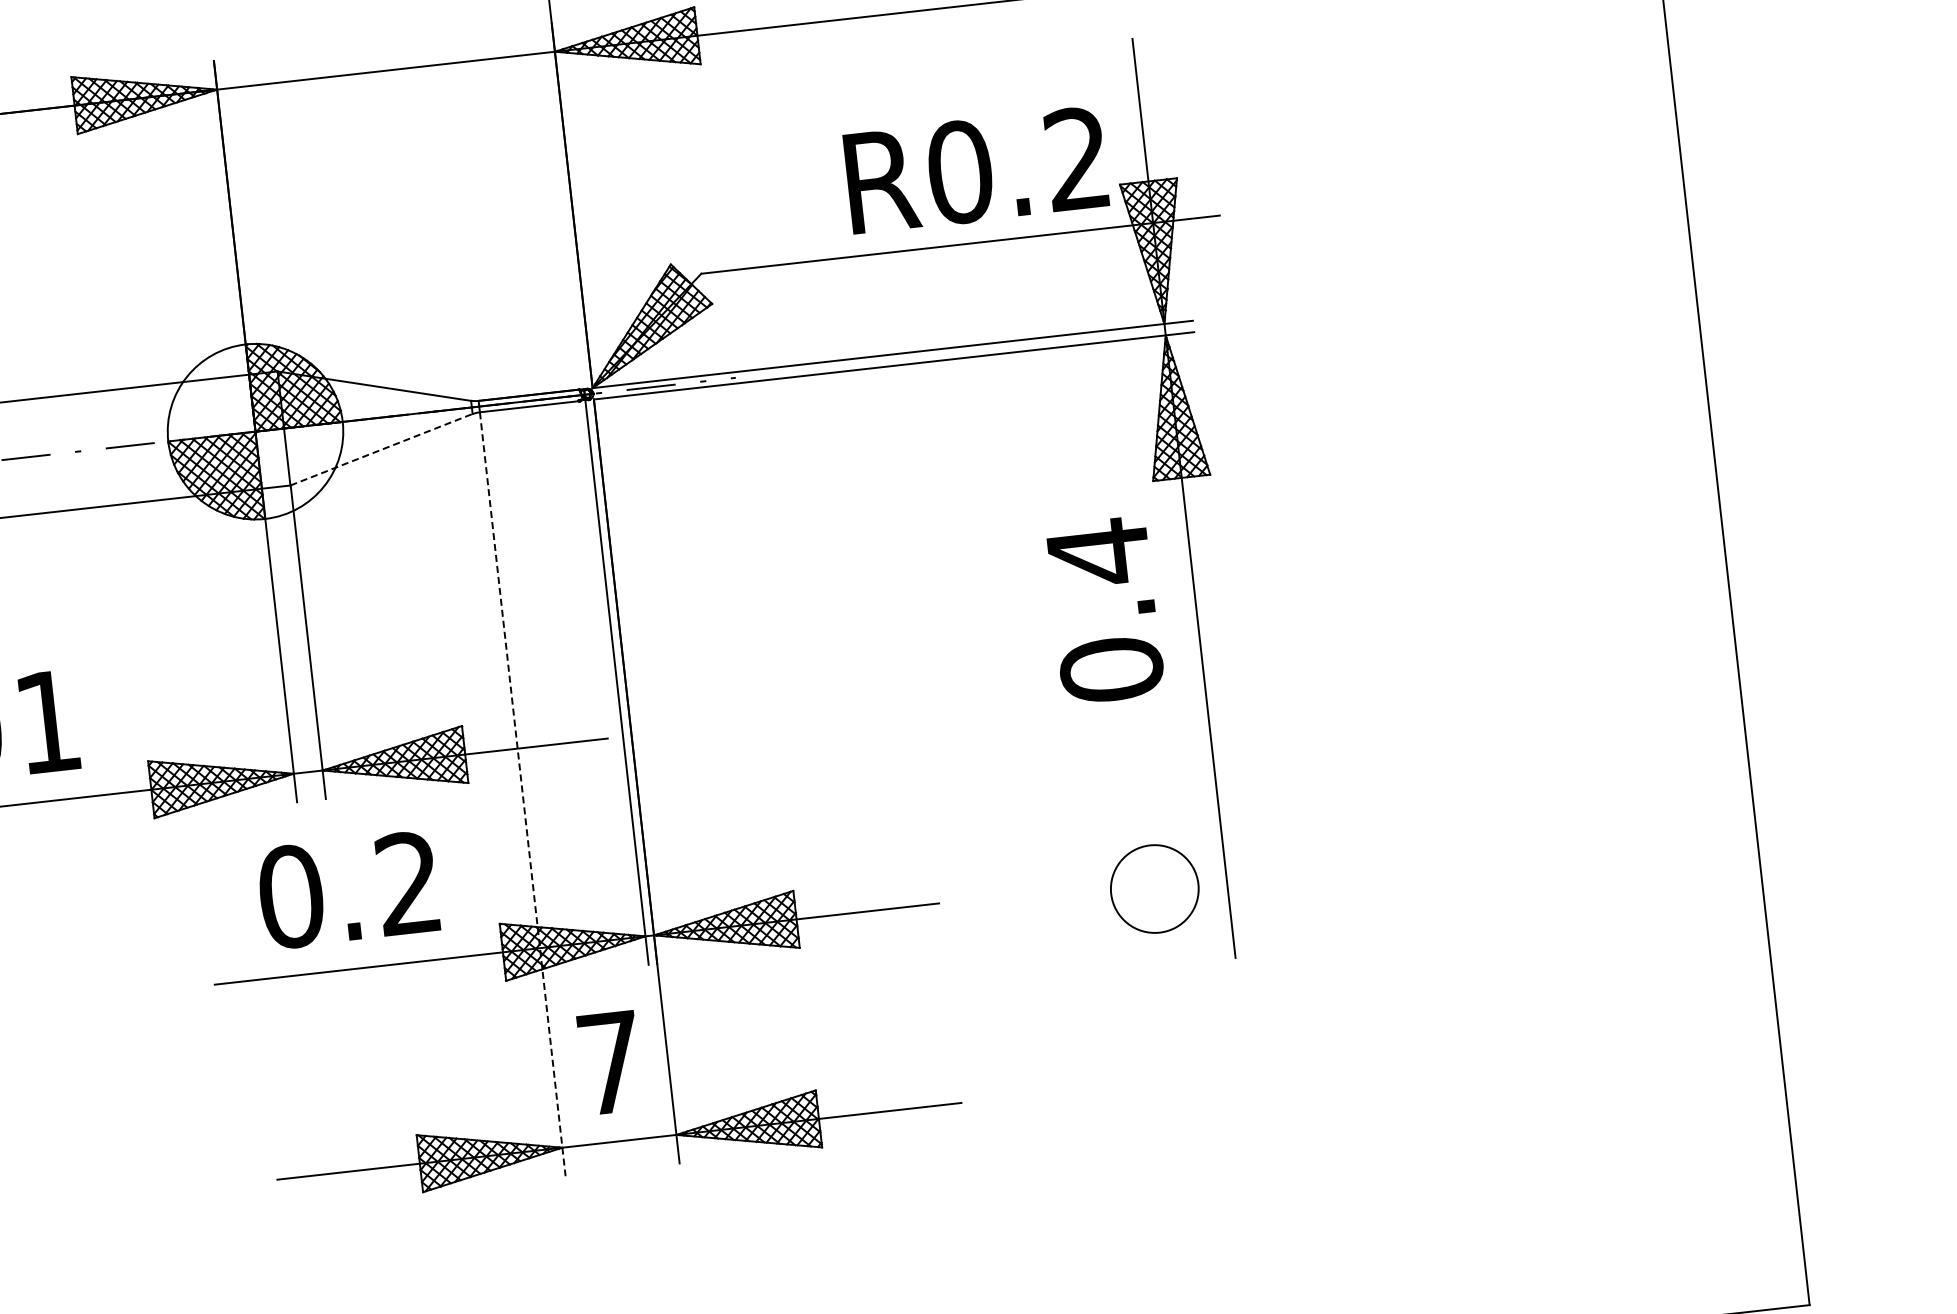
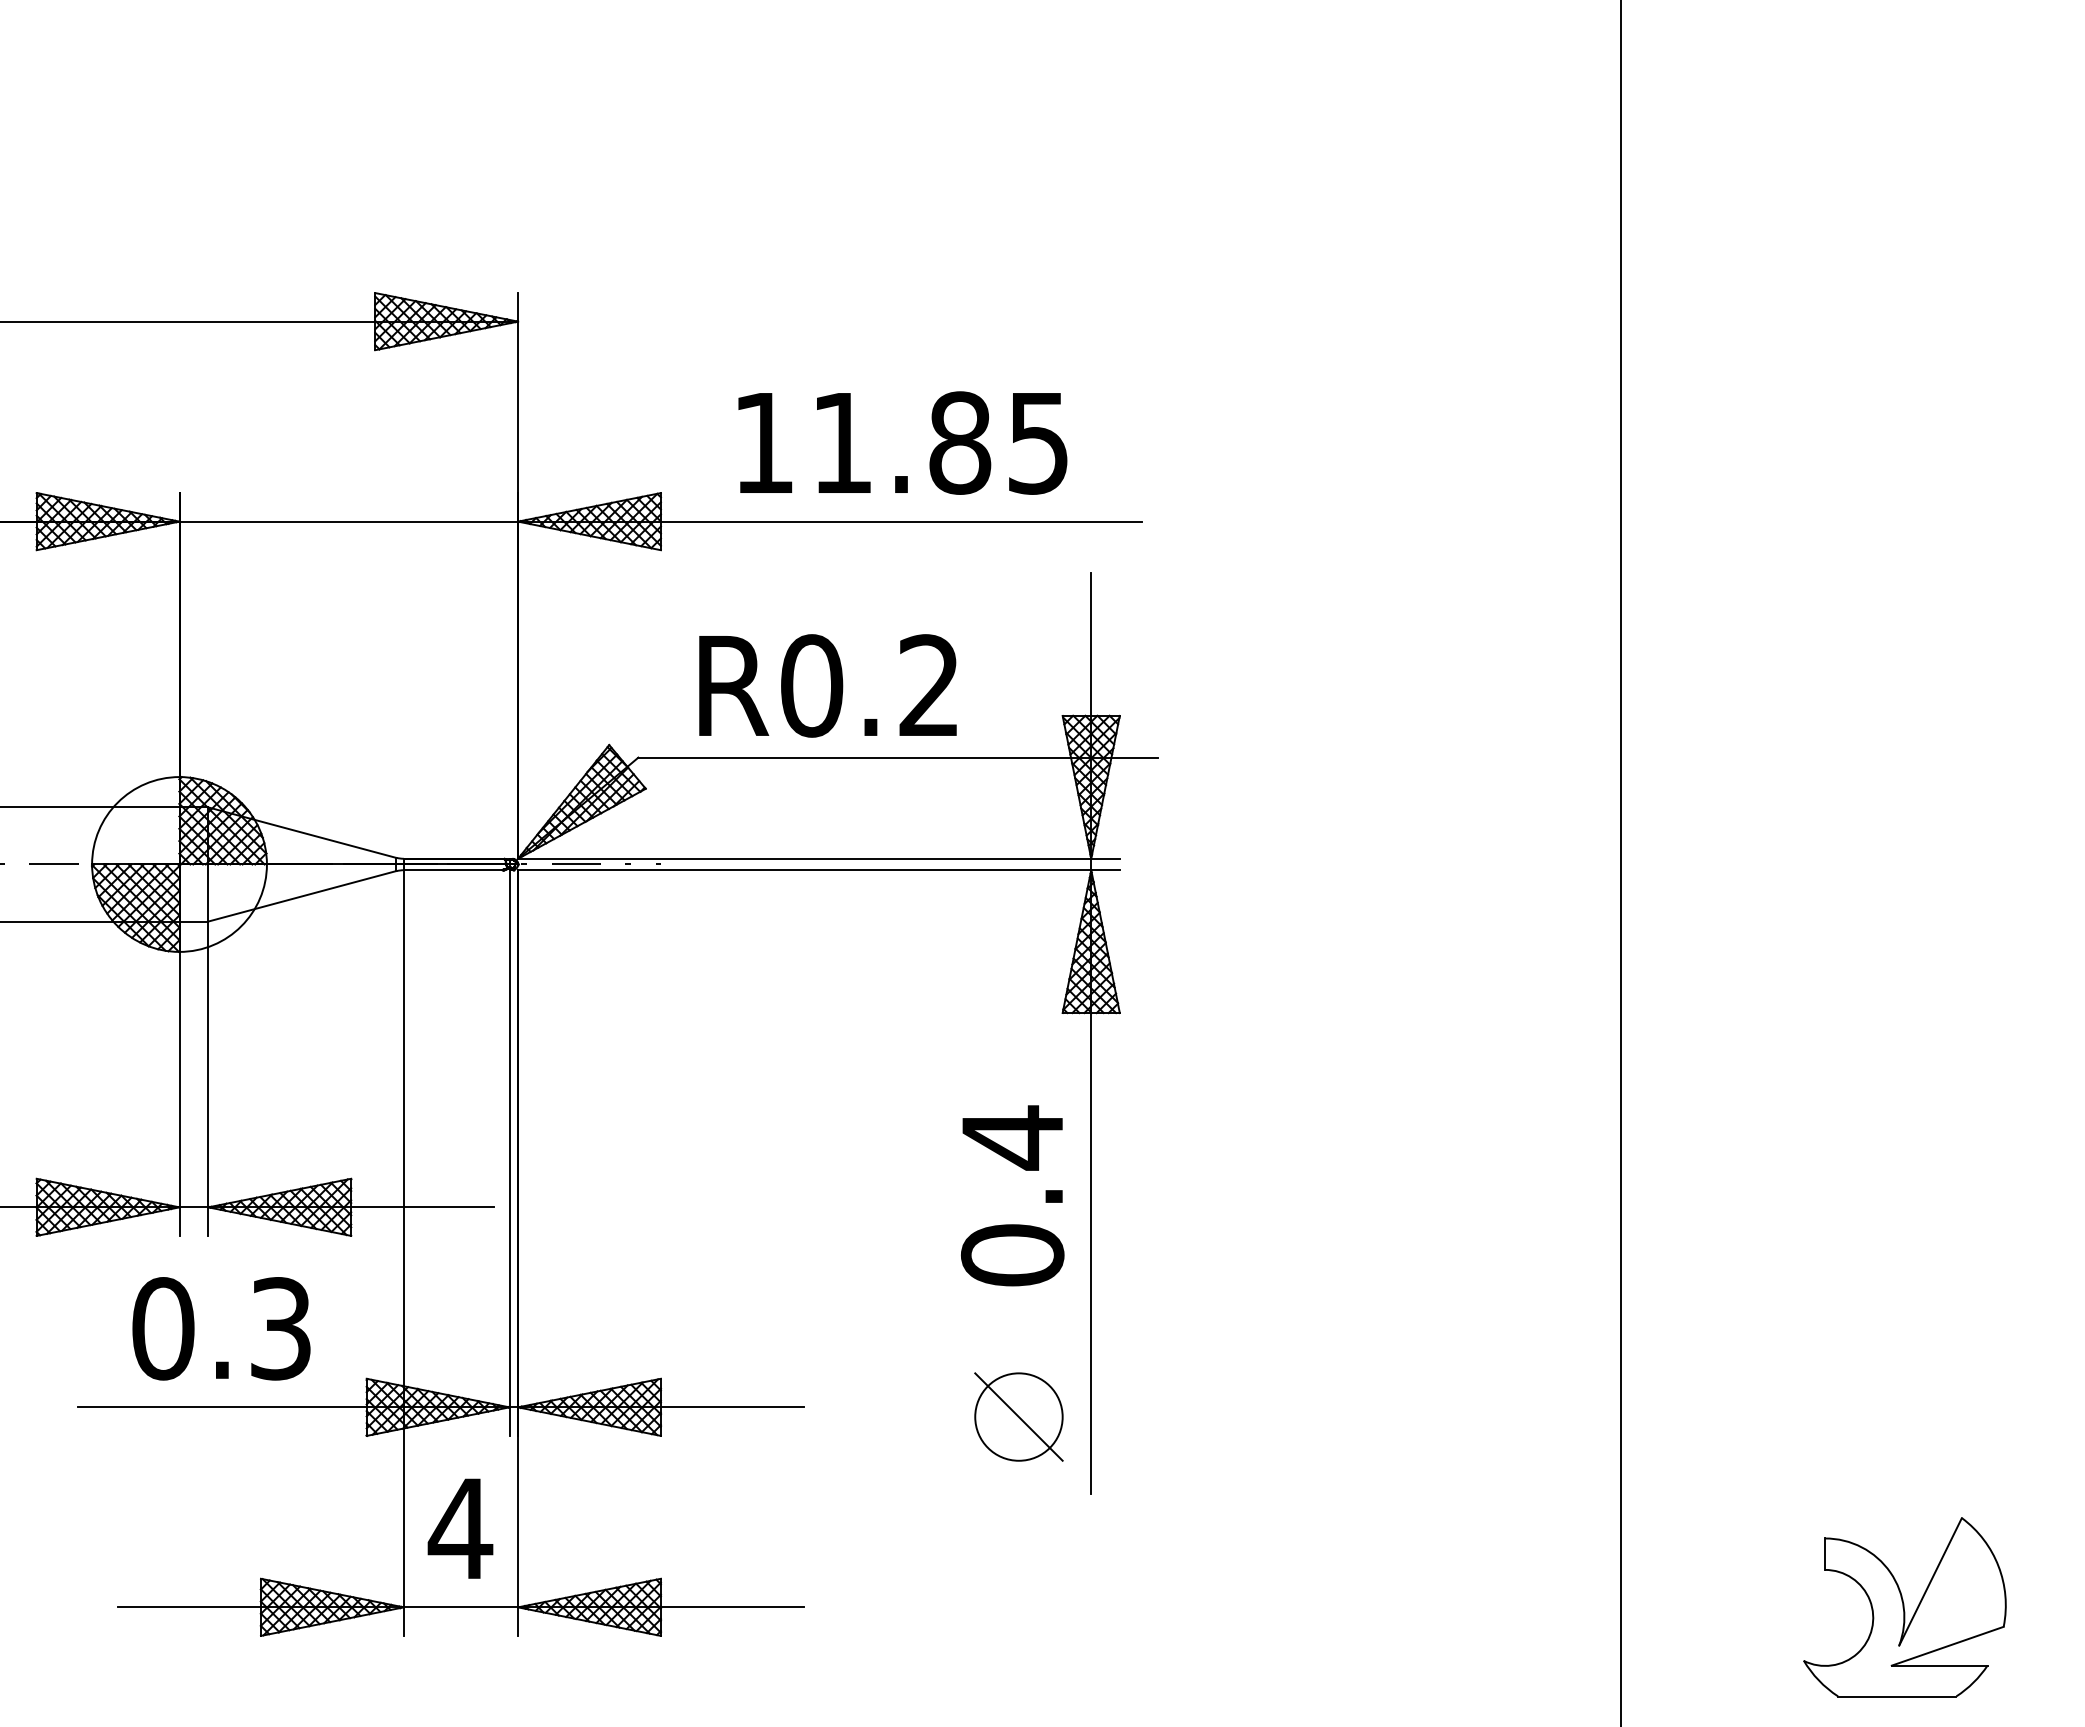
text: (975, 170) -> (827, 685), moved
line: (381, 449) -> (302, 896), dashed -> solid
text: (1104, 610) -> (1012, 1195), moved
line: (522, 794) -> (403, 1253), dashed -> solid
text: (408, 883) -> (280, 1328), 0.2 -> 0.3
line: (1154, 888) -> (1018, 1416), added
text: (610, 1062) -> (460, 1528), 7 -> 4

